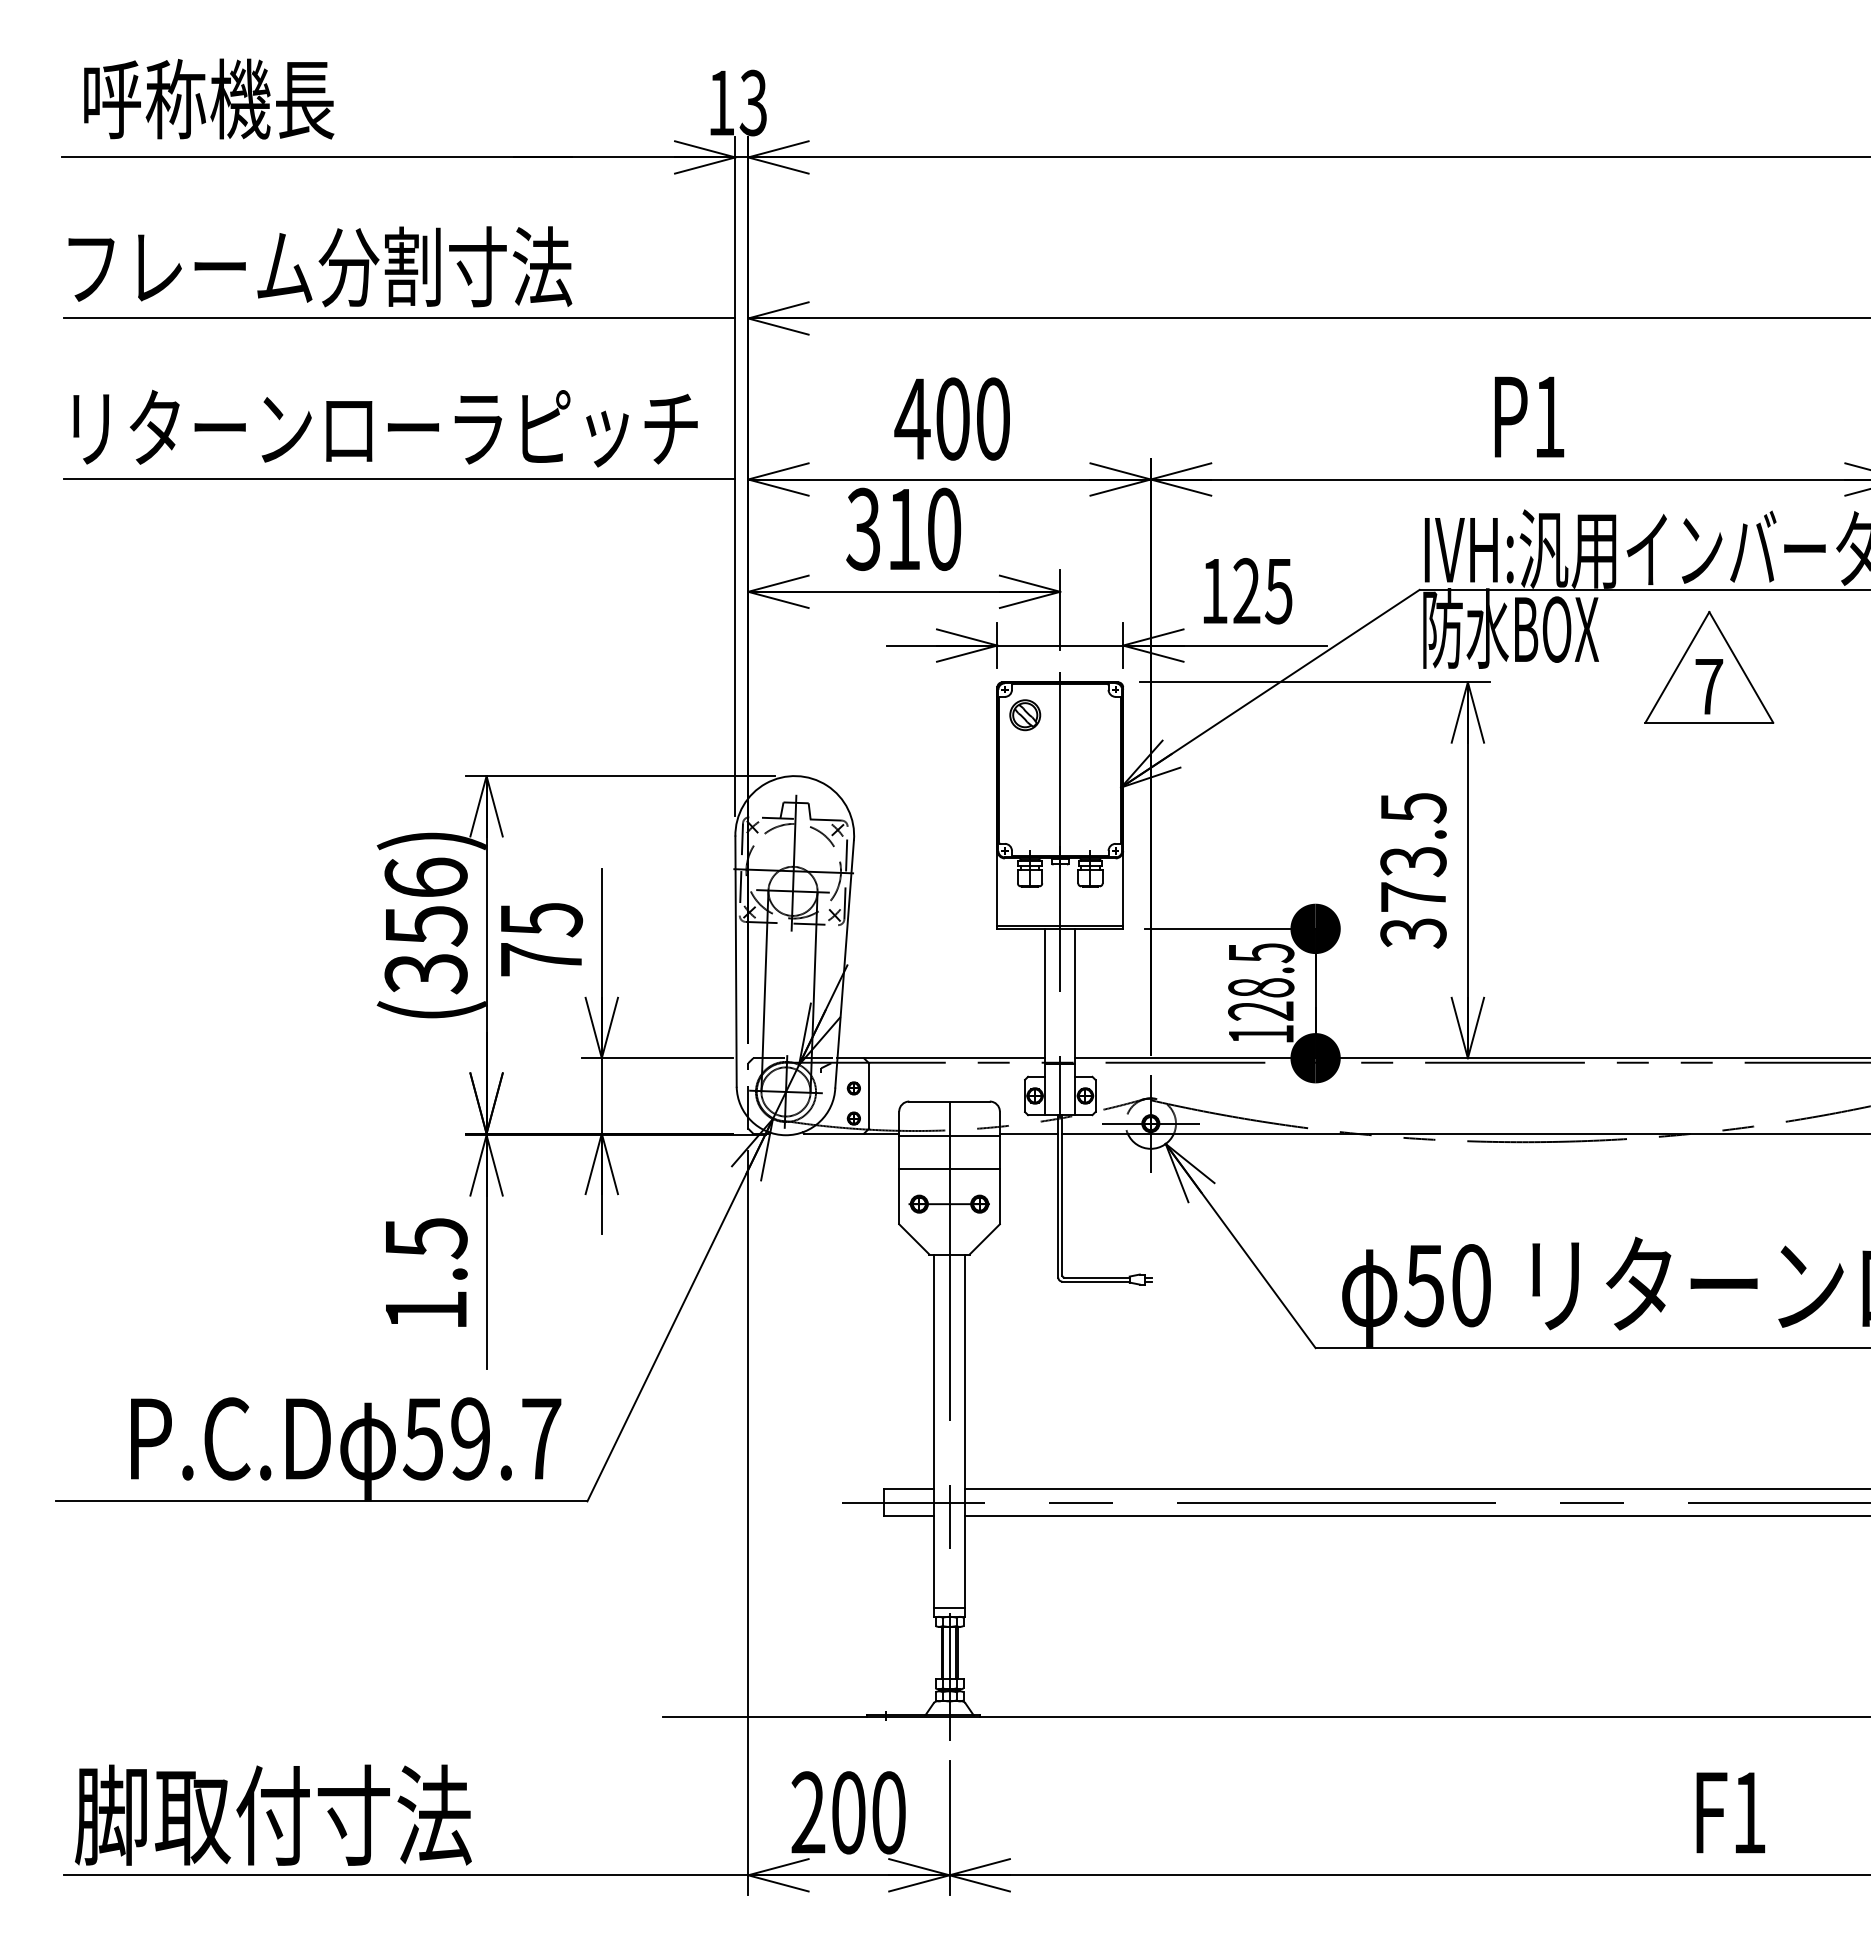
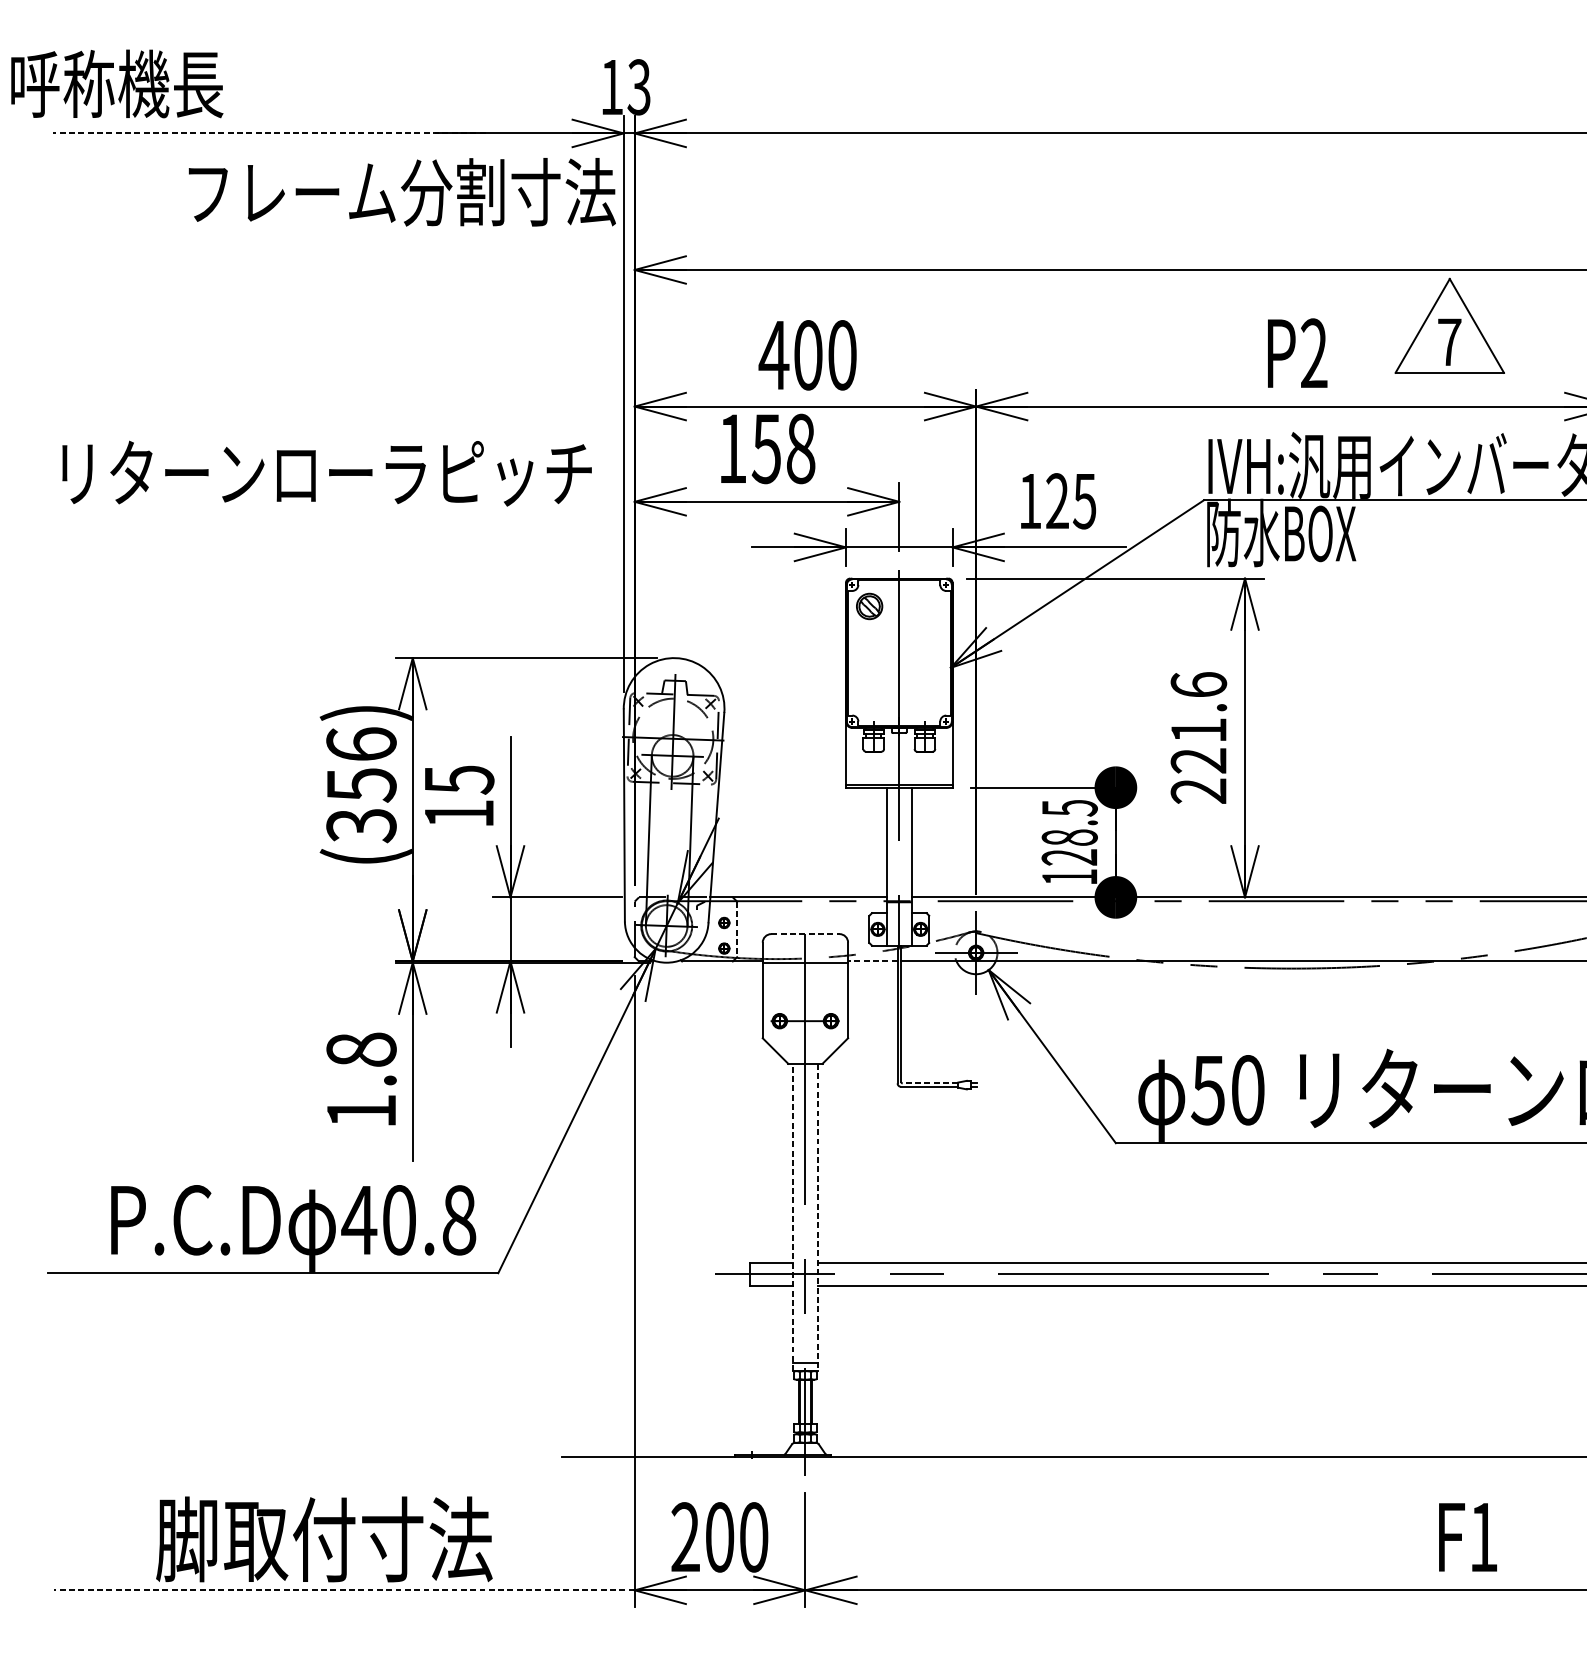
text: (209, 98) -> (117, 83), moved
line: (316, 157) -> (268, 133), solid -> dashed
text: (320, 266) -> (402, 192), moved
line: (399, 318) -> (338, 270), removed
text: (1549, 416) -> (1314, 353), P1 -> P2
text: (385, 428) -> (327, 473), moved
line: (399, 479) -> (338, 406), removed
text: (903, 529) -> (766, 448), 310 -> 158
part: (1709, 666) -> (1449, 325), moved
text: (1413, 870) -> (1198, 738), 373.5 -> 221.6
text: (541, 959) -> (459, 813), 75 -> 15
line: (869, 1096) -> (737, 929), solid -> dashed
line: (950, 1101) -> (806, 934), solid -> dashed
line: (1028, 1133) -> (872, 961), solid -> dashed
line: (949, 1168) -> (805, 990), removed
text: (425, 1238) -> (360, 1050), 1.5 -> 1.8
line: (1097, 1277) -> (930, 1083), solid -> dashed
line: (934, 1435) -> (792, 1217), solid -> dashed
line: (964, 1436) -> (818, 1218), solid -> dashed
text: (481, 1438) -> (408, 1219), 59.7 -> 40.8
text: (273, 1814) -> (324, 1538), moved
line: (405, 1875) -> (344, 1590), solid -> dashed

